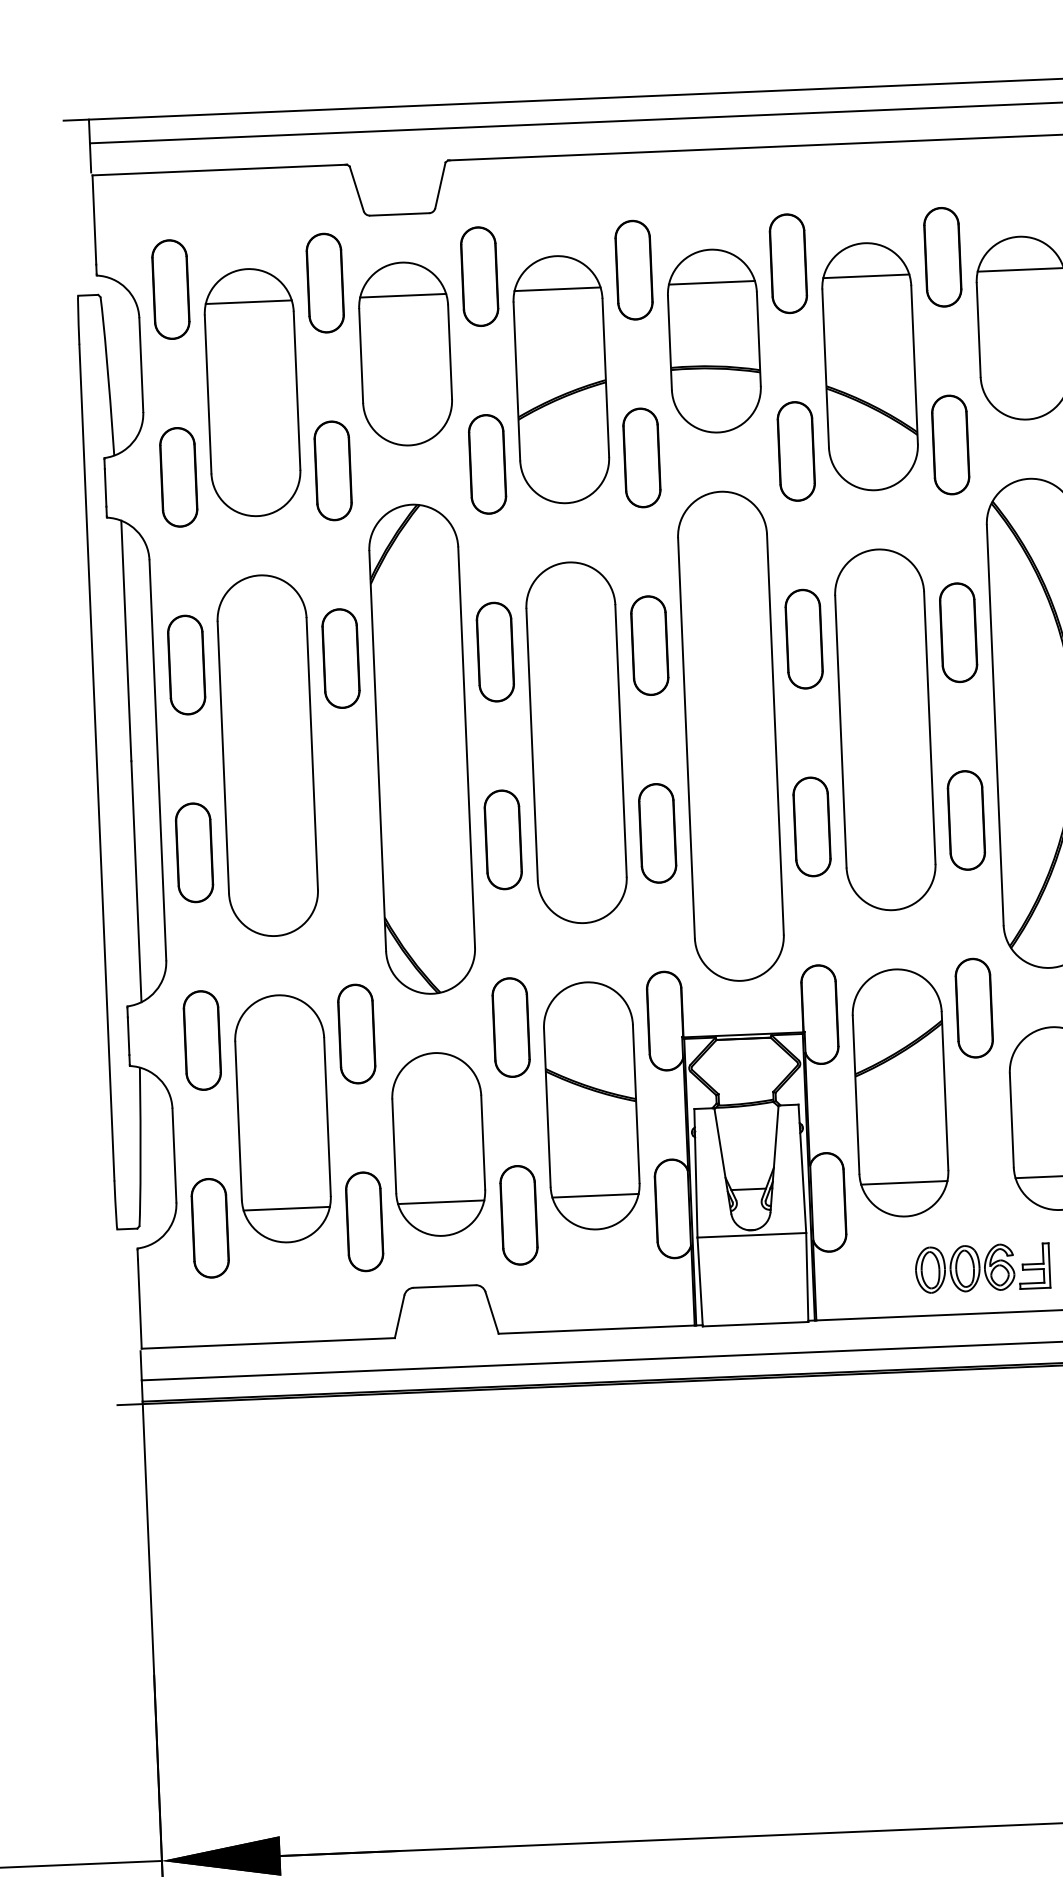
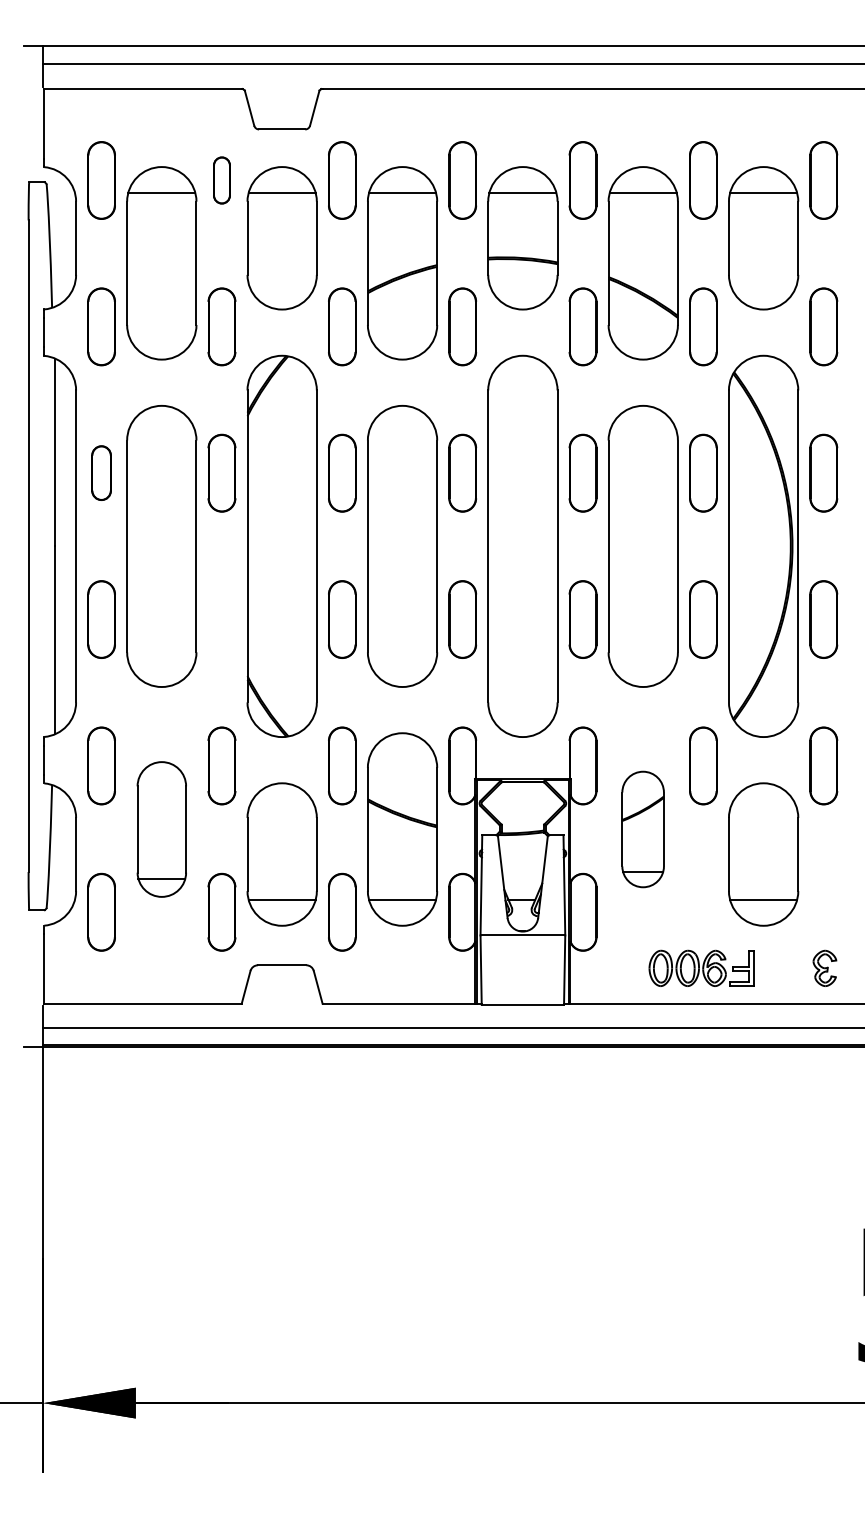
part: (324, 283) -> (221, 180), size x0.6
part: (186, 664) -> (101, 472), size x0.7
part: (899, 1092) -> (642, 829), size x0.6
part: (282, 1118) -> (161, 829), size x0.7

